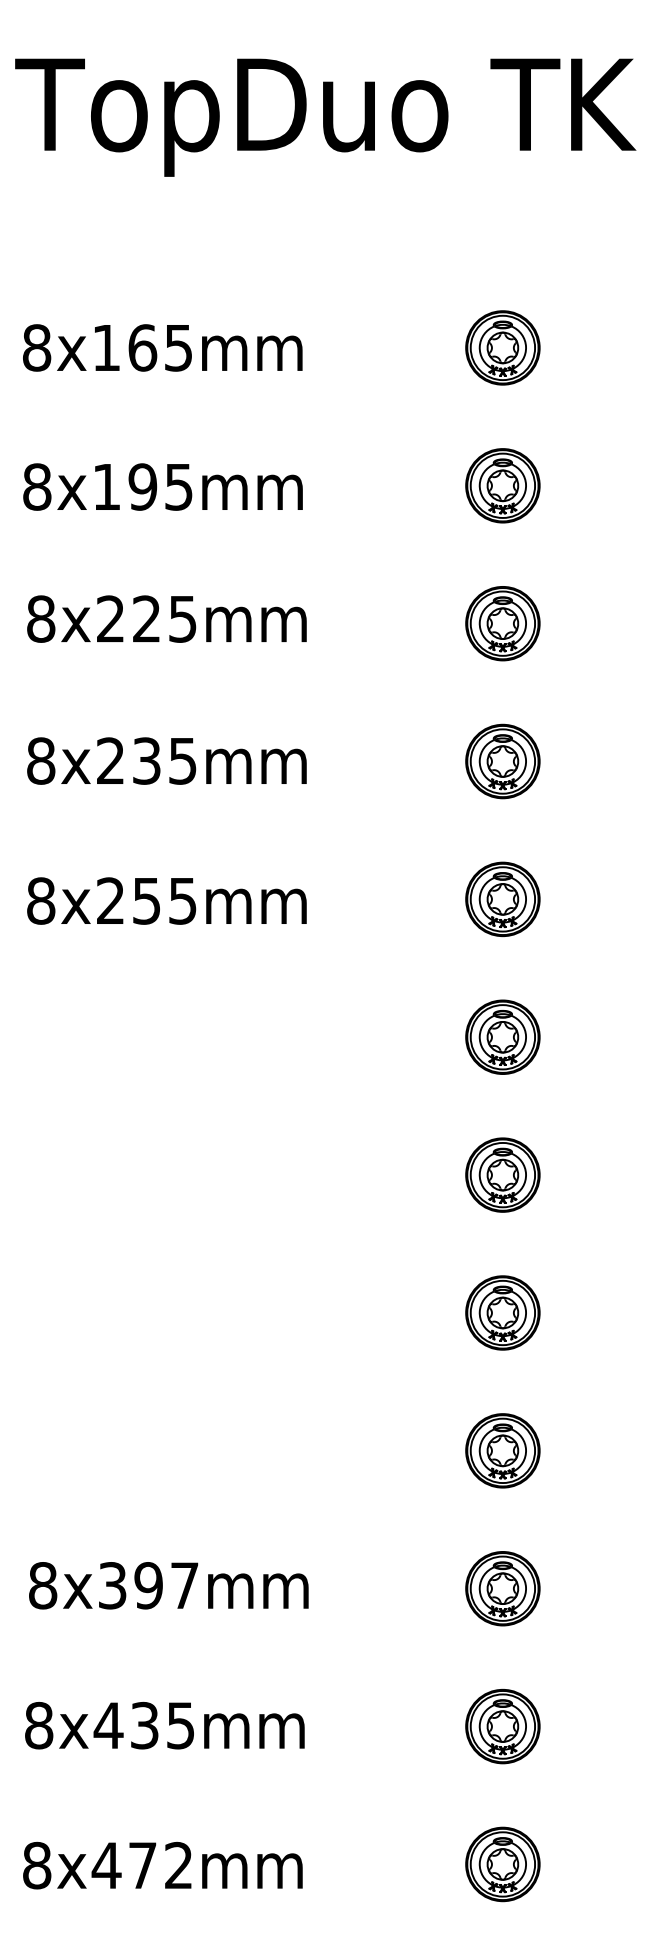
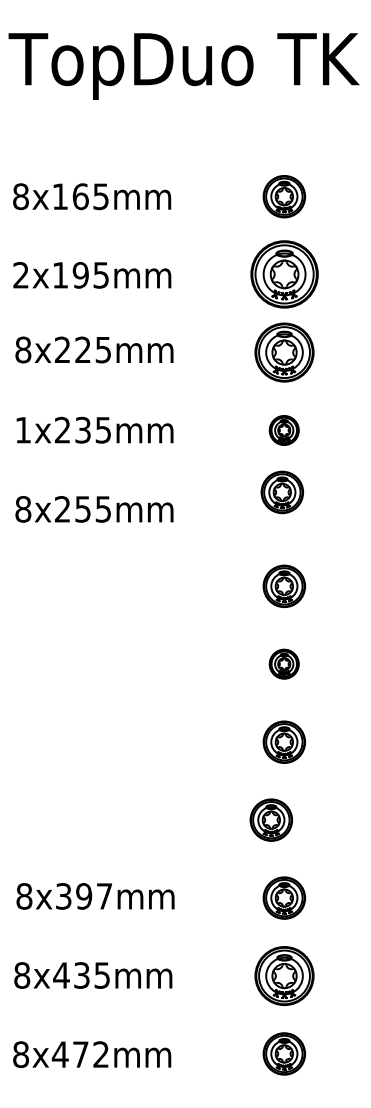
part: (501, 485) -> (283, 274), size x1.6
text: (37, 487) -> (21, 275), 8x195mm -> 2x195mm
part: (501, 623) -> (283, 352), size x1.4
text: (41, 759) -> (23, 429), 8x235mm -> 1x235mm
part: (501, 761) -> (283, 430), size x0.7
part: (501, 899) -> (281, 492), moved
part: (501, 1173) -> (283, 663), size x0.7
part: (501, 1449) -> (270, 819), moved
part: (501, 1725) -> (283, 975), size x1.4

